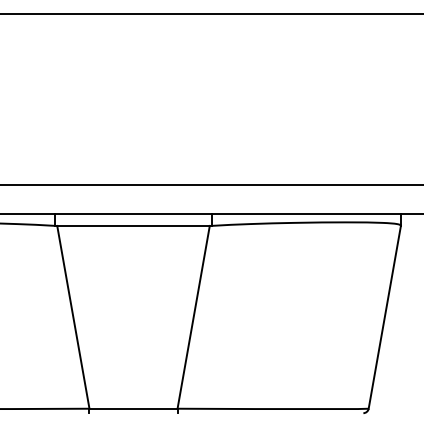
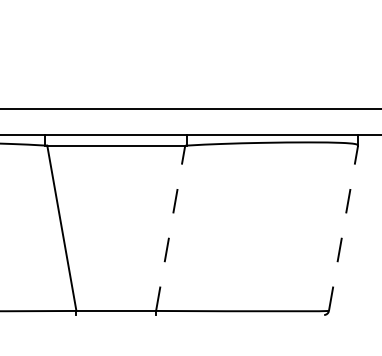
line: (193, 317) -> (170, 228), solid -> dashed
line: (384, 317) -> (343, 228), solid -> dashed

